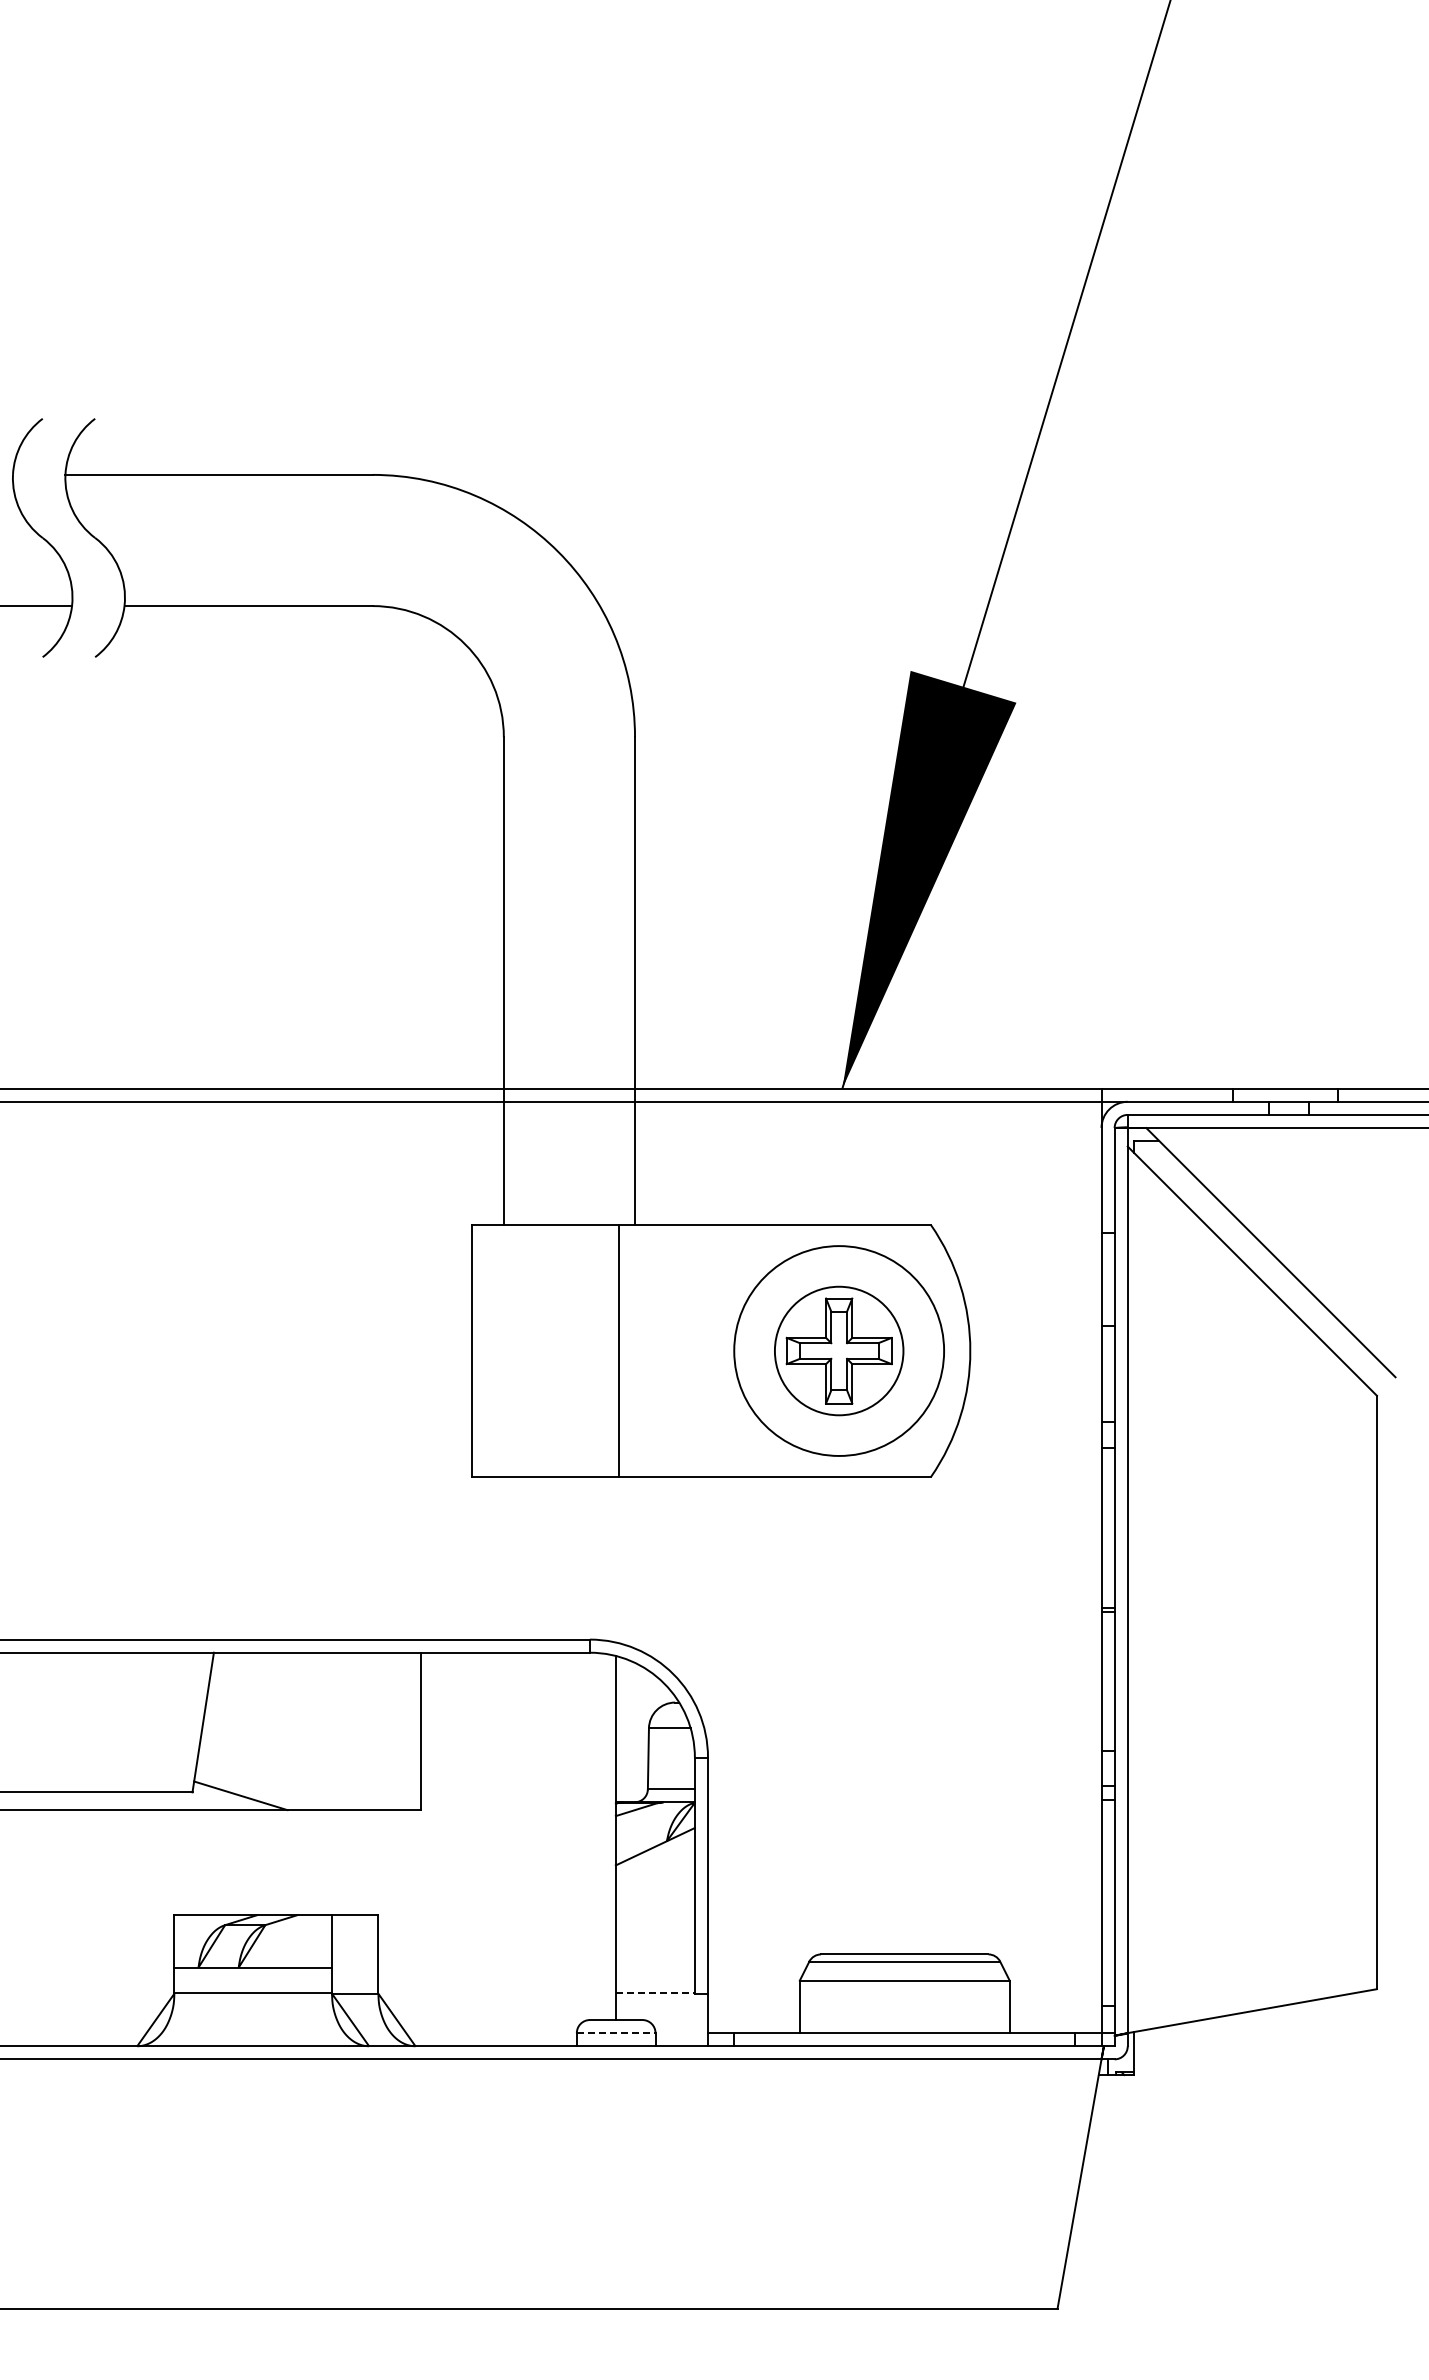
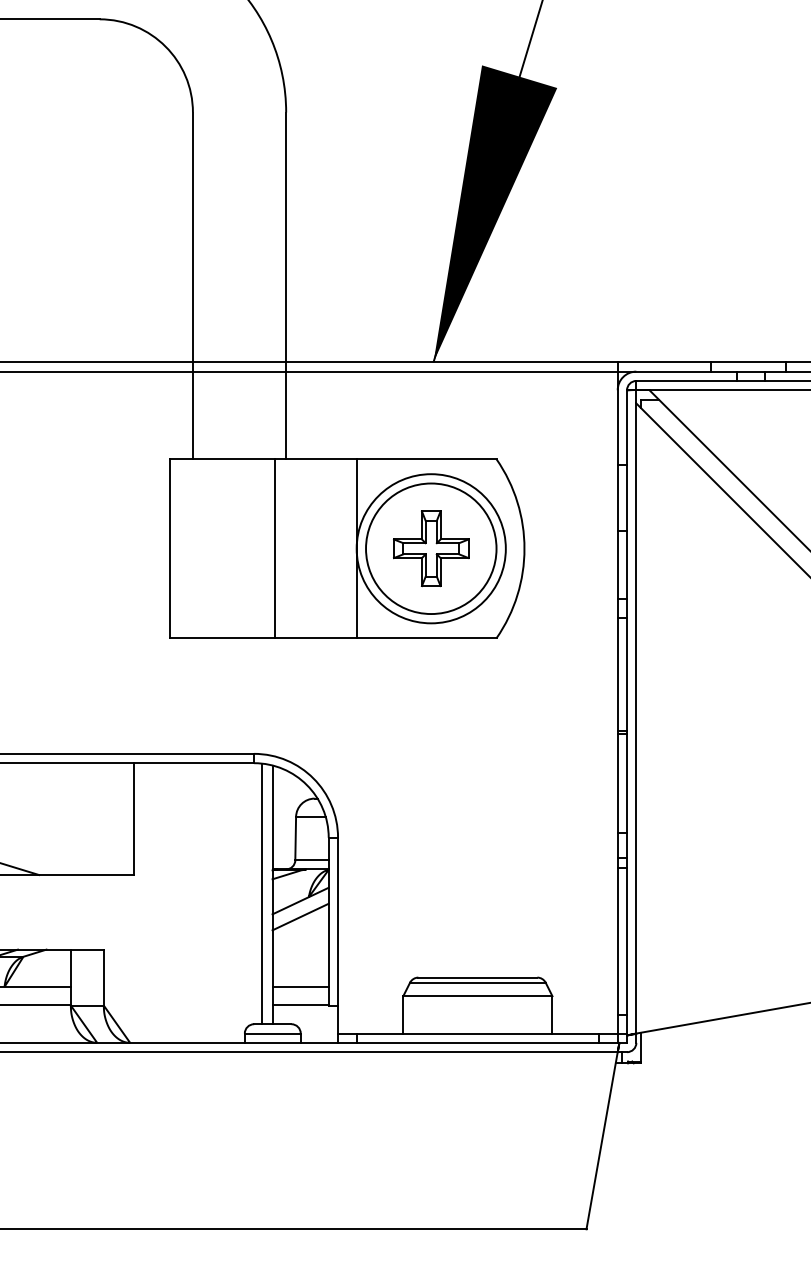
line: (734, 1350) -> (356, 548), added
circle: (839, 1350) -> (431, 548), size x1.43
line: (600, 1836) -> (261, 893), added
line: (654, 1868) -> (300, 916), added
line: (654, 1967) -> (300, 986), added
line: (655, 1993) -> (300, 1005), dashed -> solid
line: (616, 2033) -> (273, 1033), dashed -> solid

